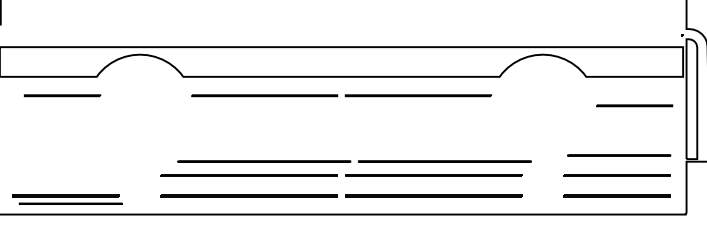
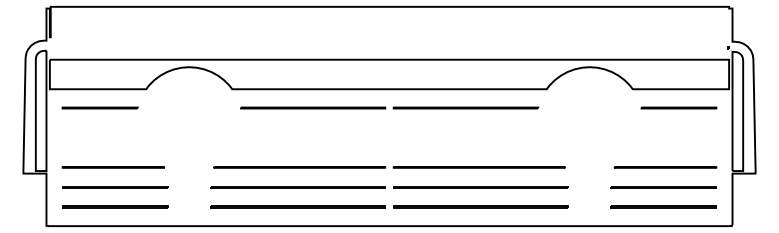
line: (61, 95) -> (99, 107), moved
line: (634, 105) -> (678, 107), moved
line: (351, 161) -> (386, 167), moved
line: (65, 175) -> (115, 187), added
line: (69, 203) -> (112, 167), moved

